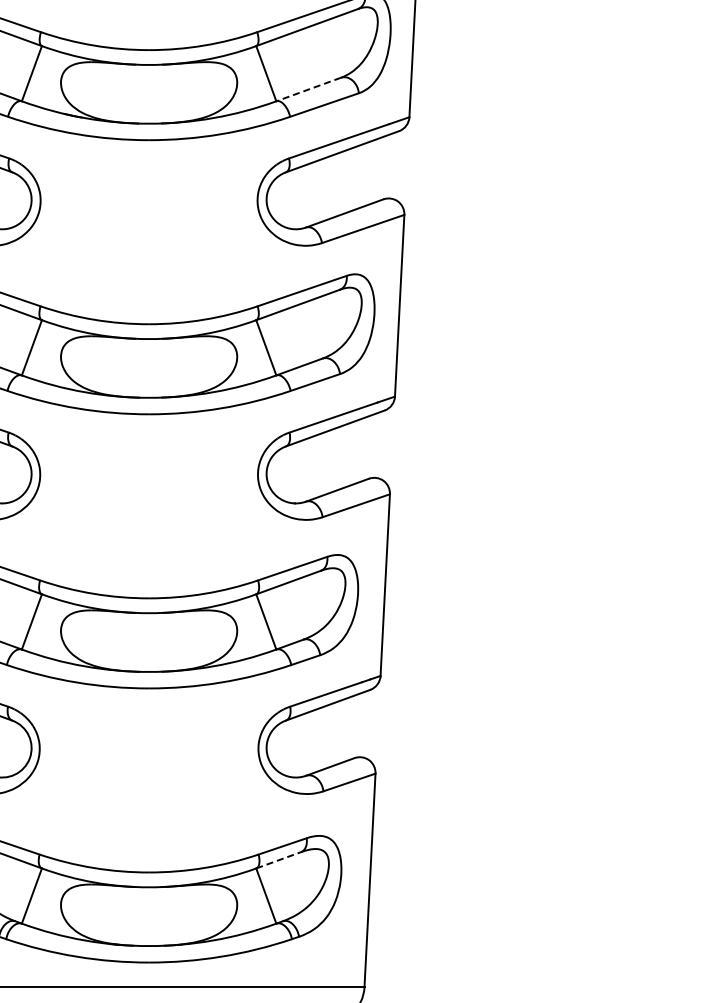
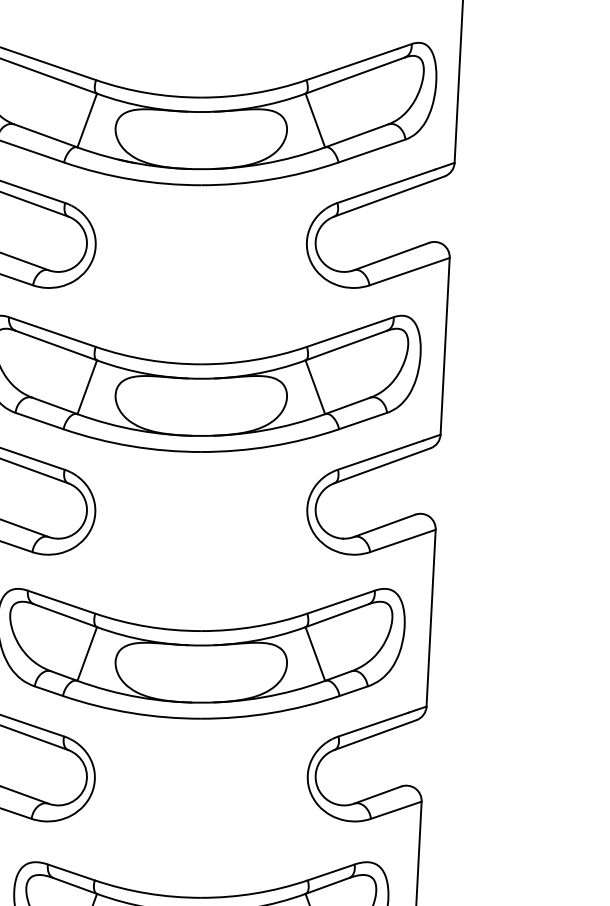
line: (308, 89) -> (356, 135), dashed -> solid
line: (278, 860) -> (327, 886), dashed -> solid

